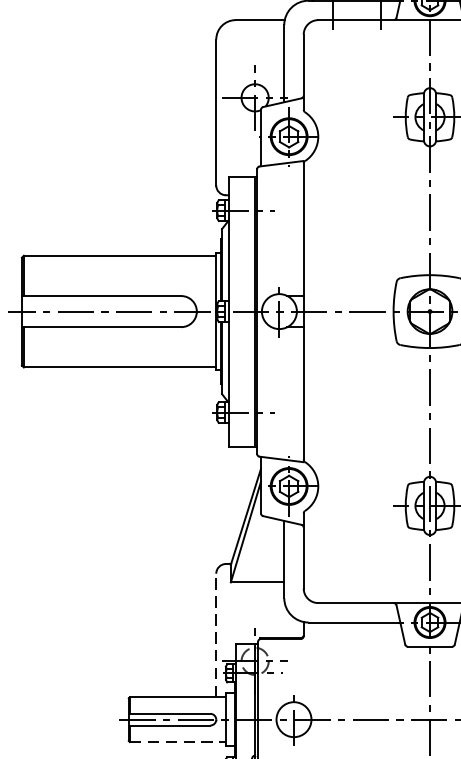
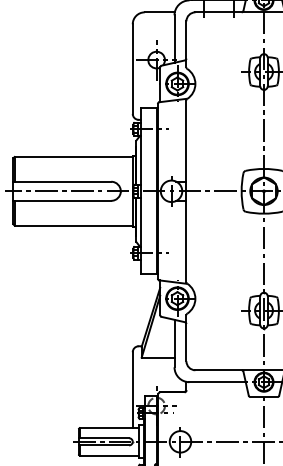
line: (215, 636) -> (132, 390), dashed -> solid
line: (178, 741) -> (109, 455), dashed -> solid

